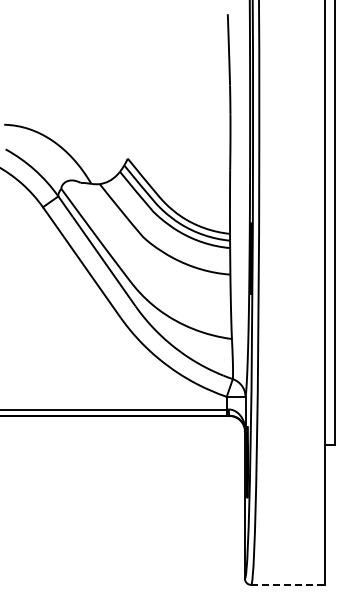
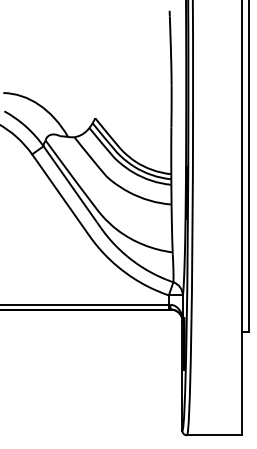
line: (288, 584) -> (214, 435), dashed -> solid

